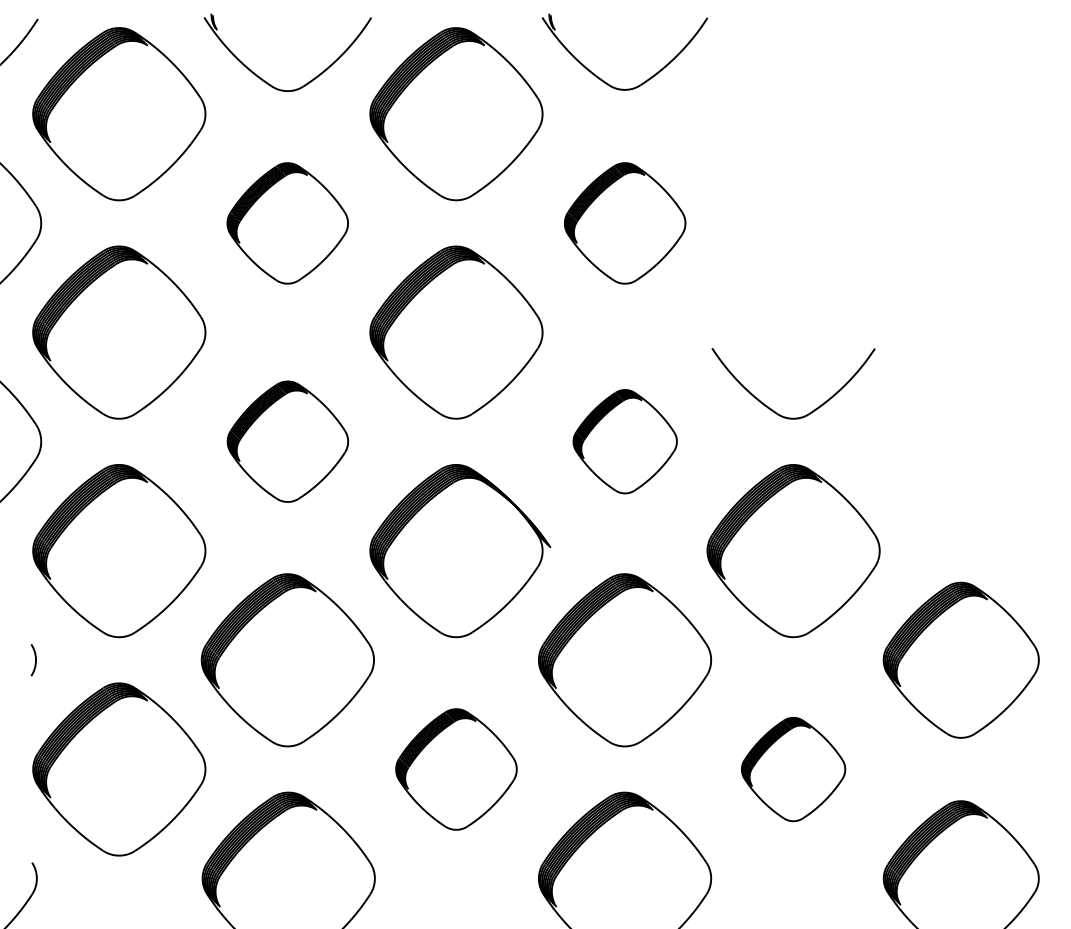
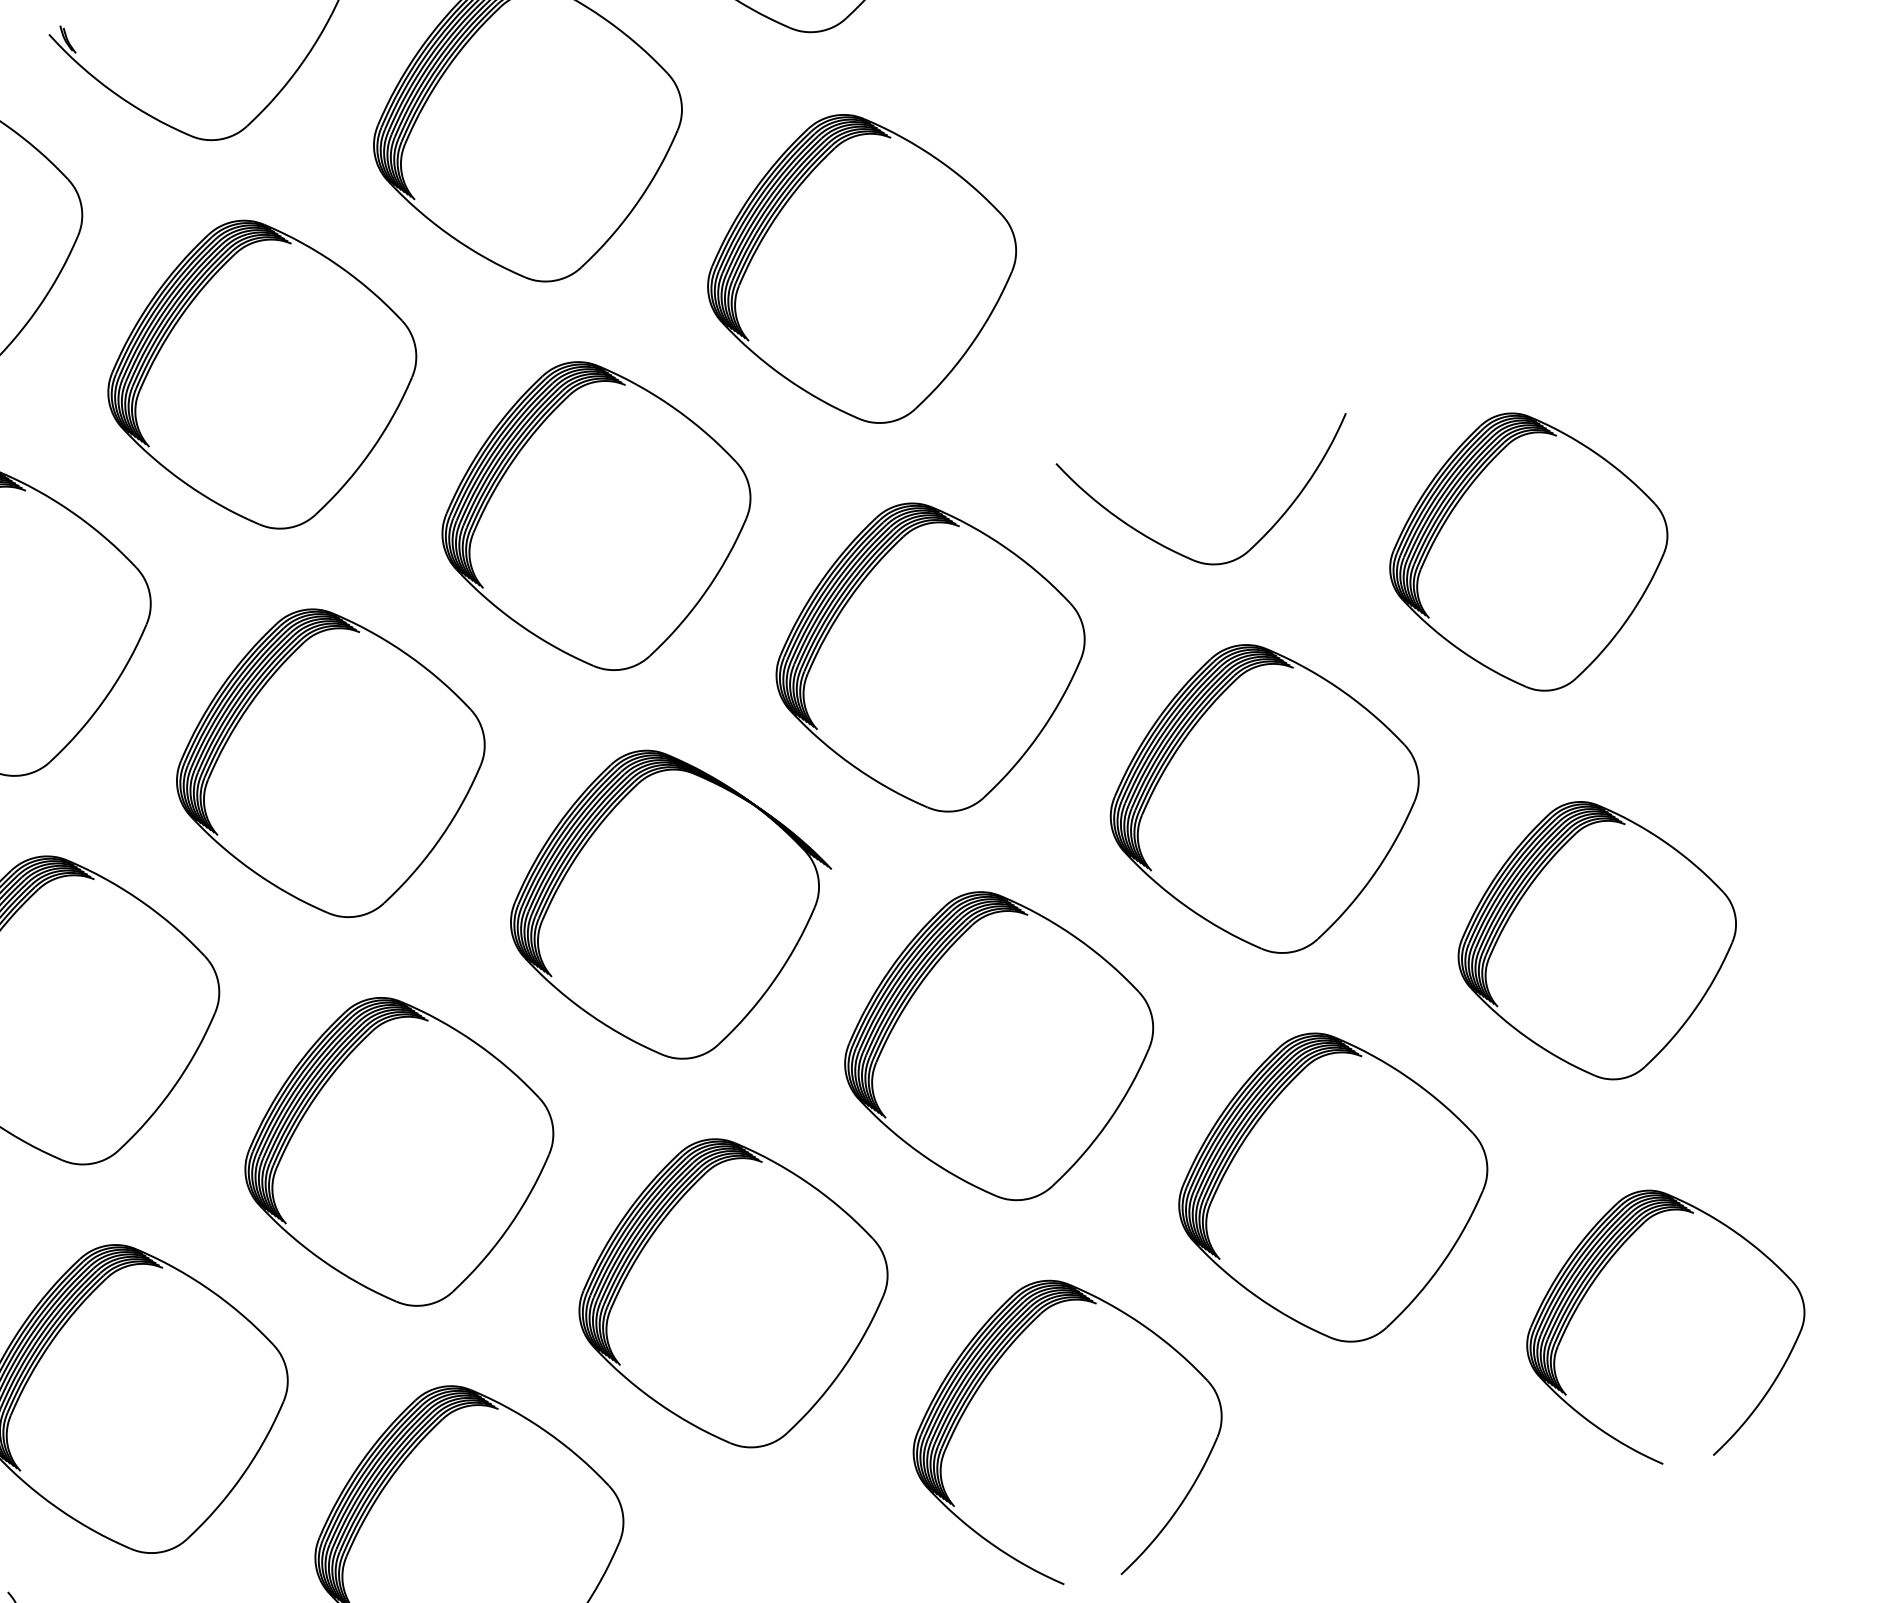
part: (287, 223) -> (261, 374), size x1.43
part: (625, 223) -> (862, 268), size x1.43
part: (287, 441) -> (330, 762), size x1.43
part: (625, 441) -> (931, 656), size x1.67
part: (960, 441) -> (1527, 551), added
part: (456, 769) -> (733, 1293), size x1.43
part: (793, 769) -> (1333, 1187), size x1.67

